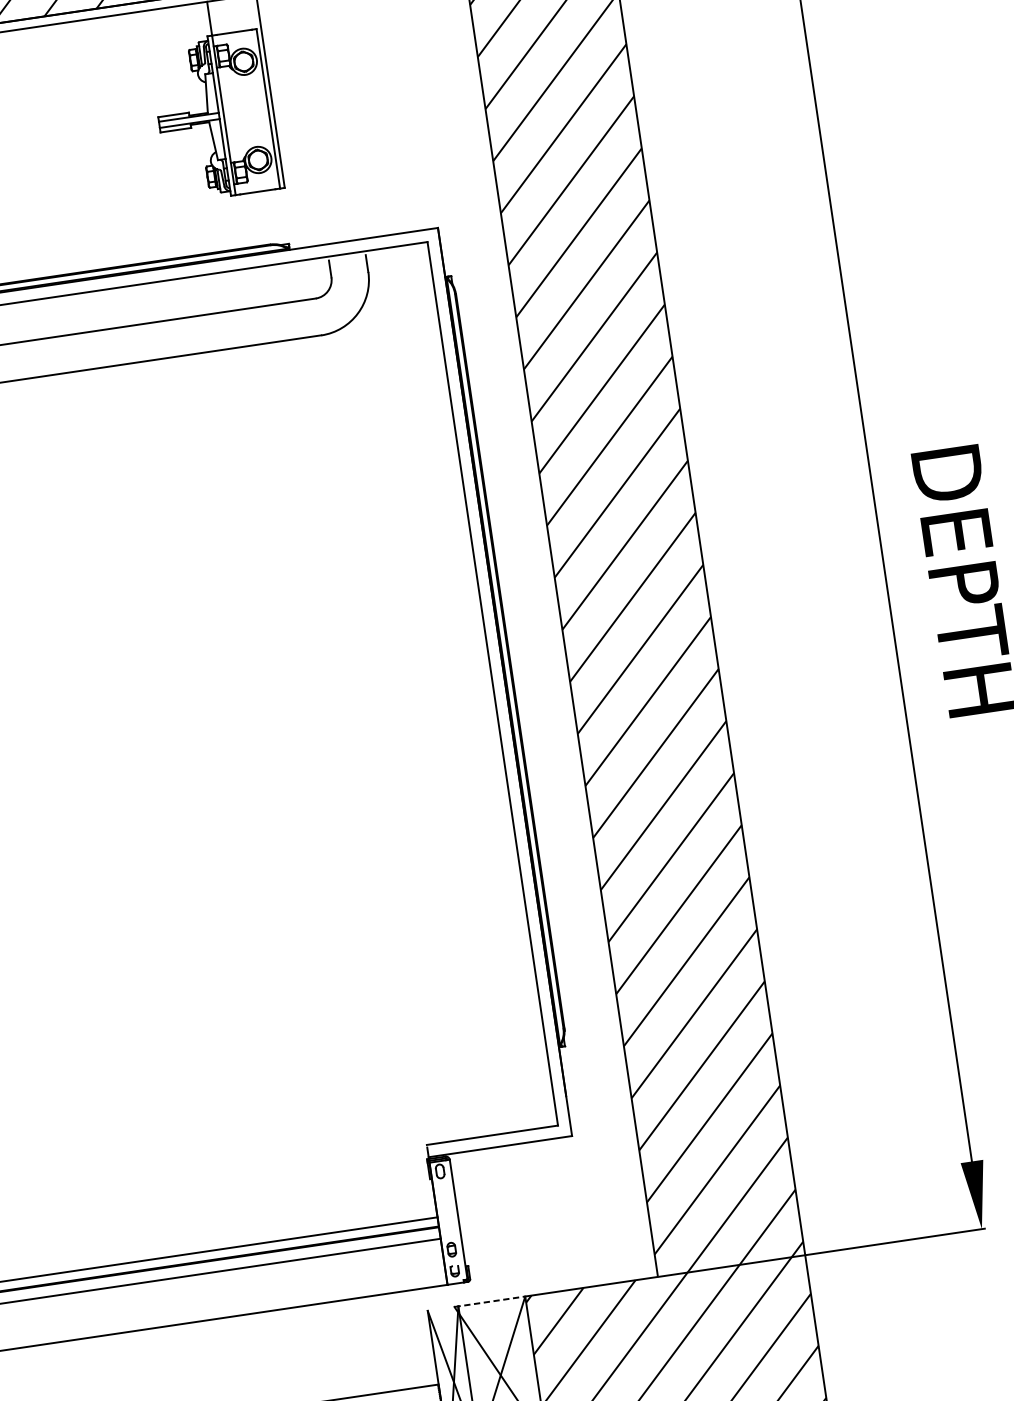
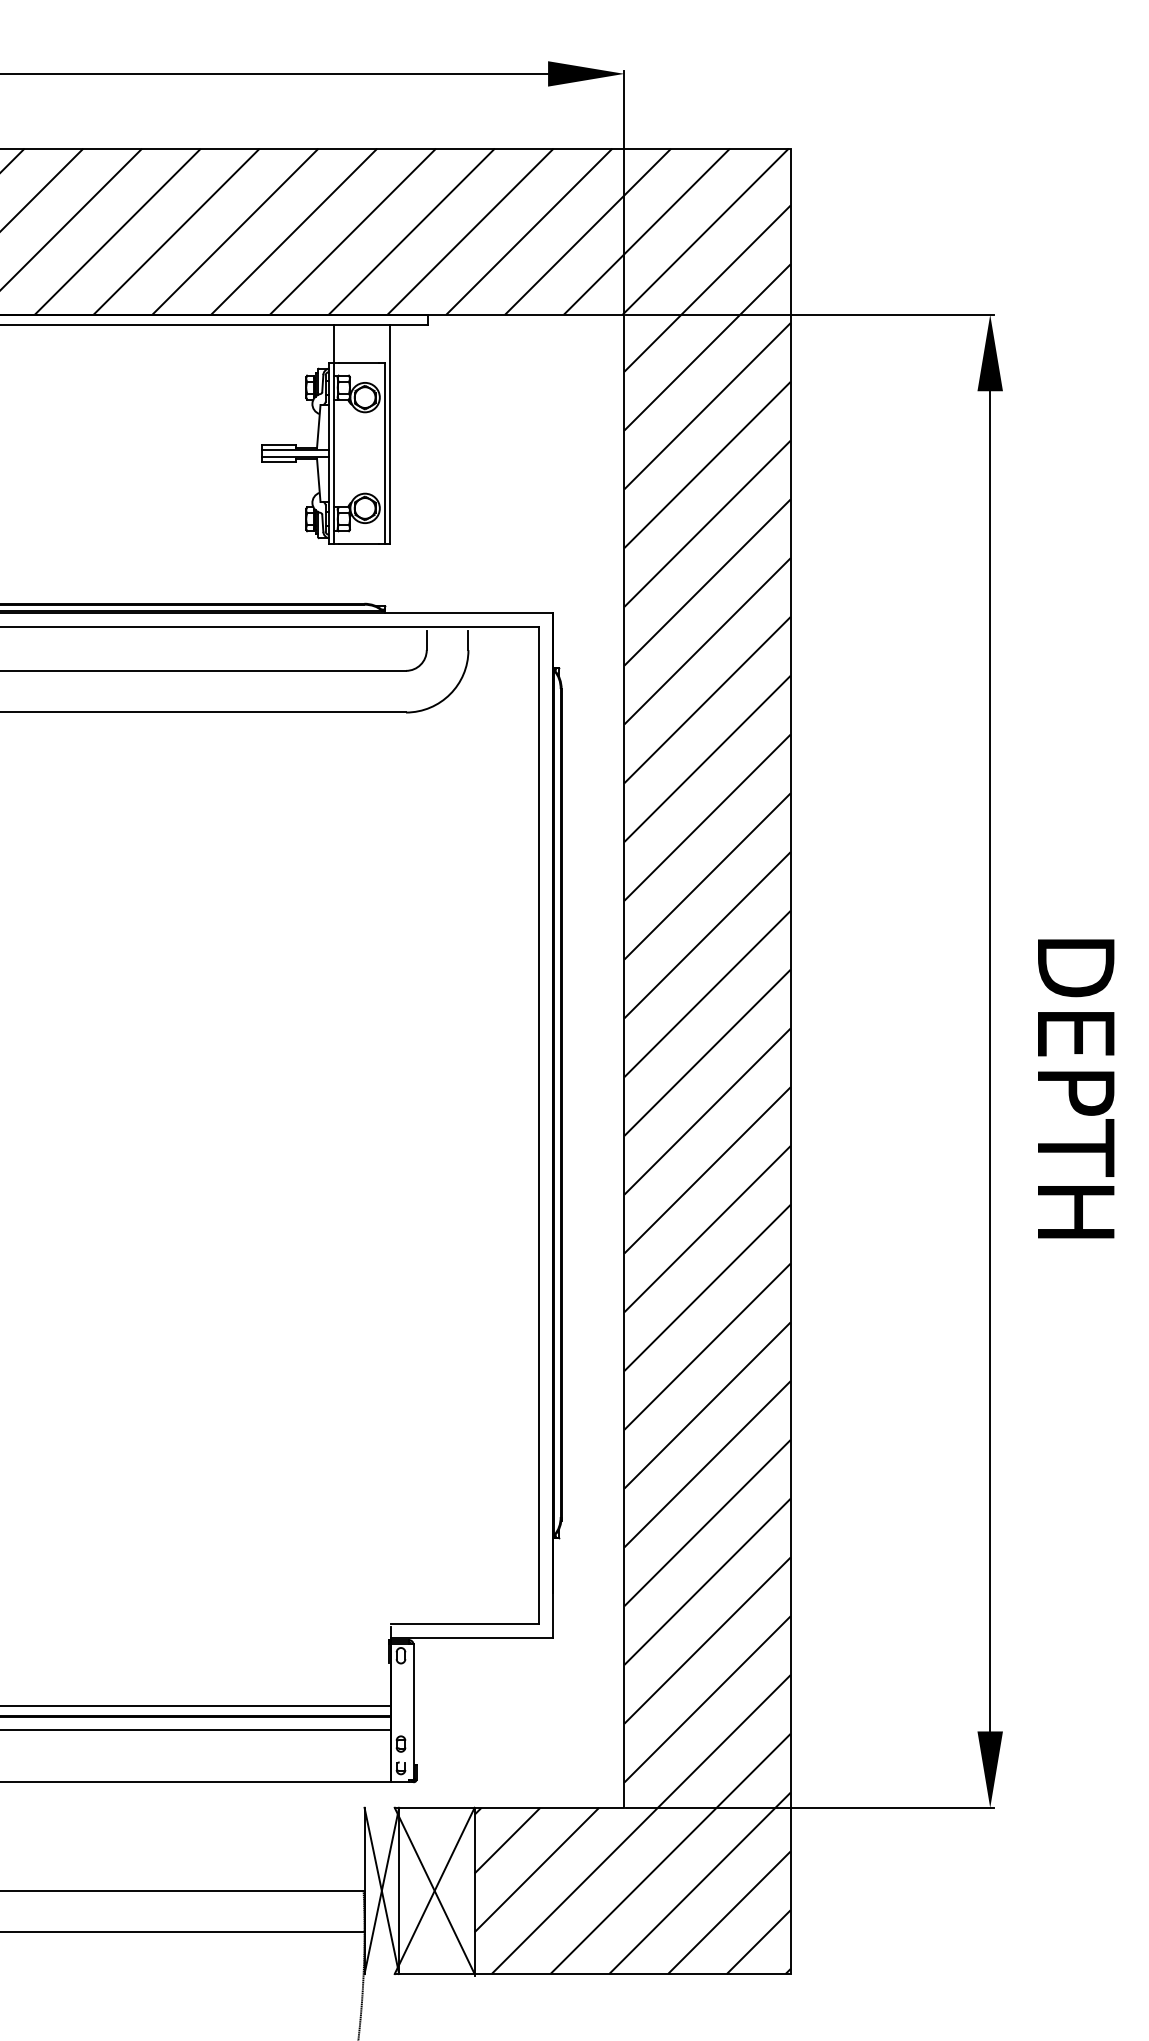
line: (489, 1301) -> (434, 1807), dashed -> solid

